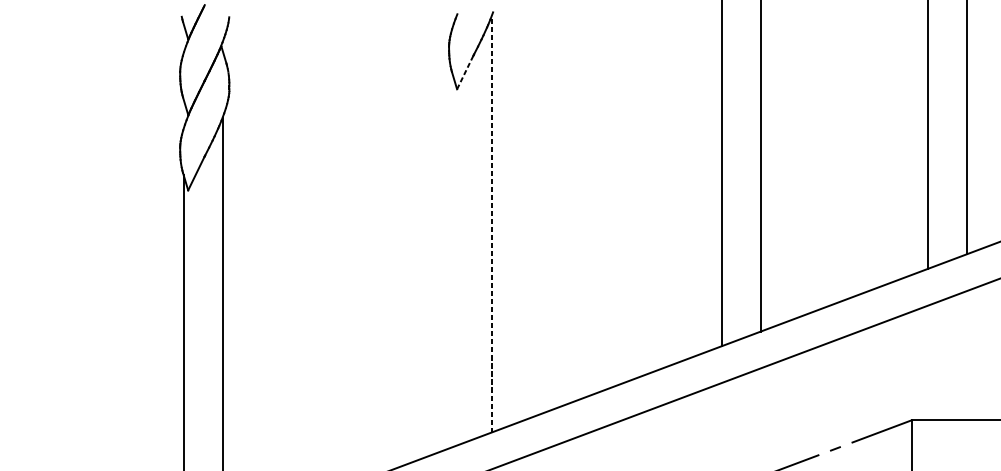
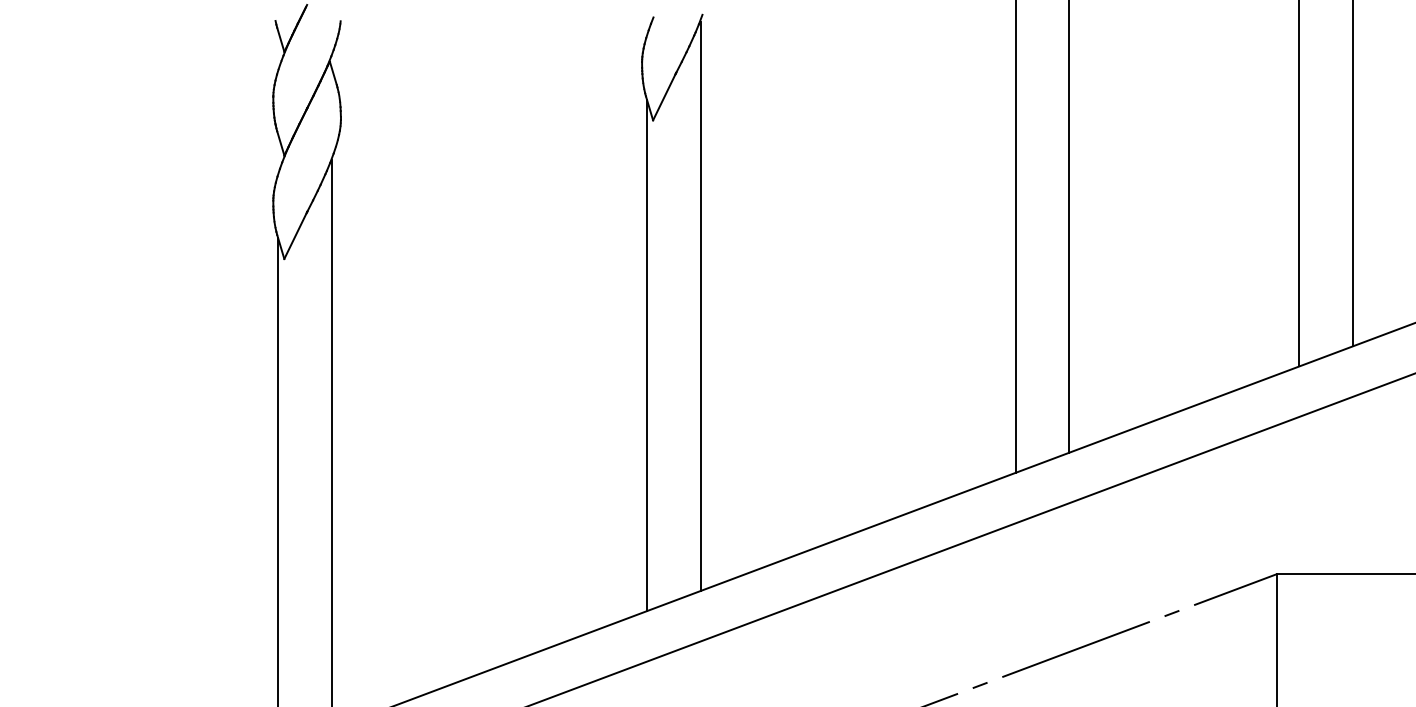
line: (465, 71) -> (664, 96), dashed -> solid
line: (491, 225) -> (700, 306), dashed -> solid
line: (452, 260) -> (646, 355), added

